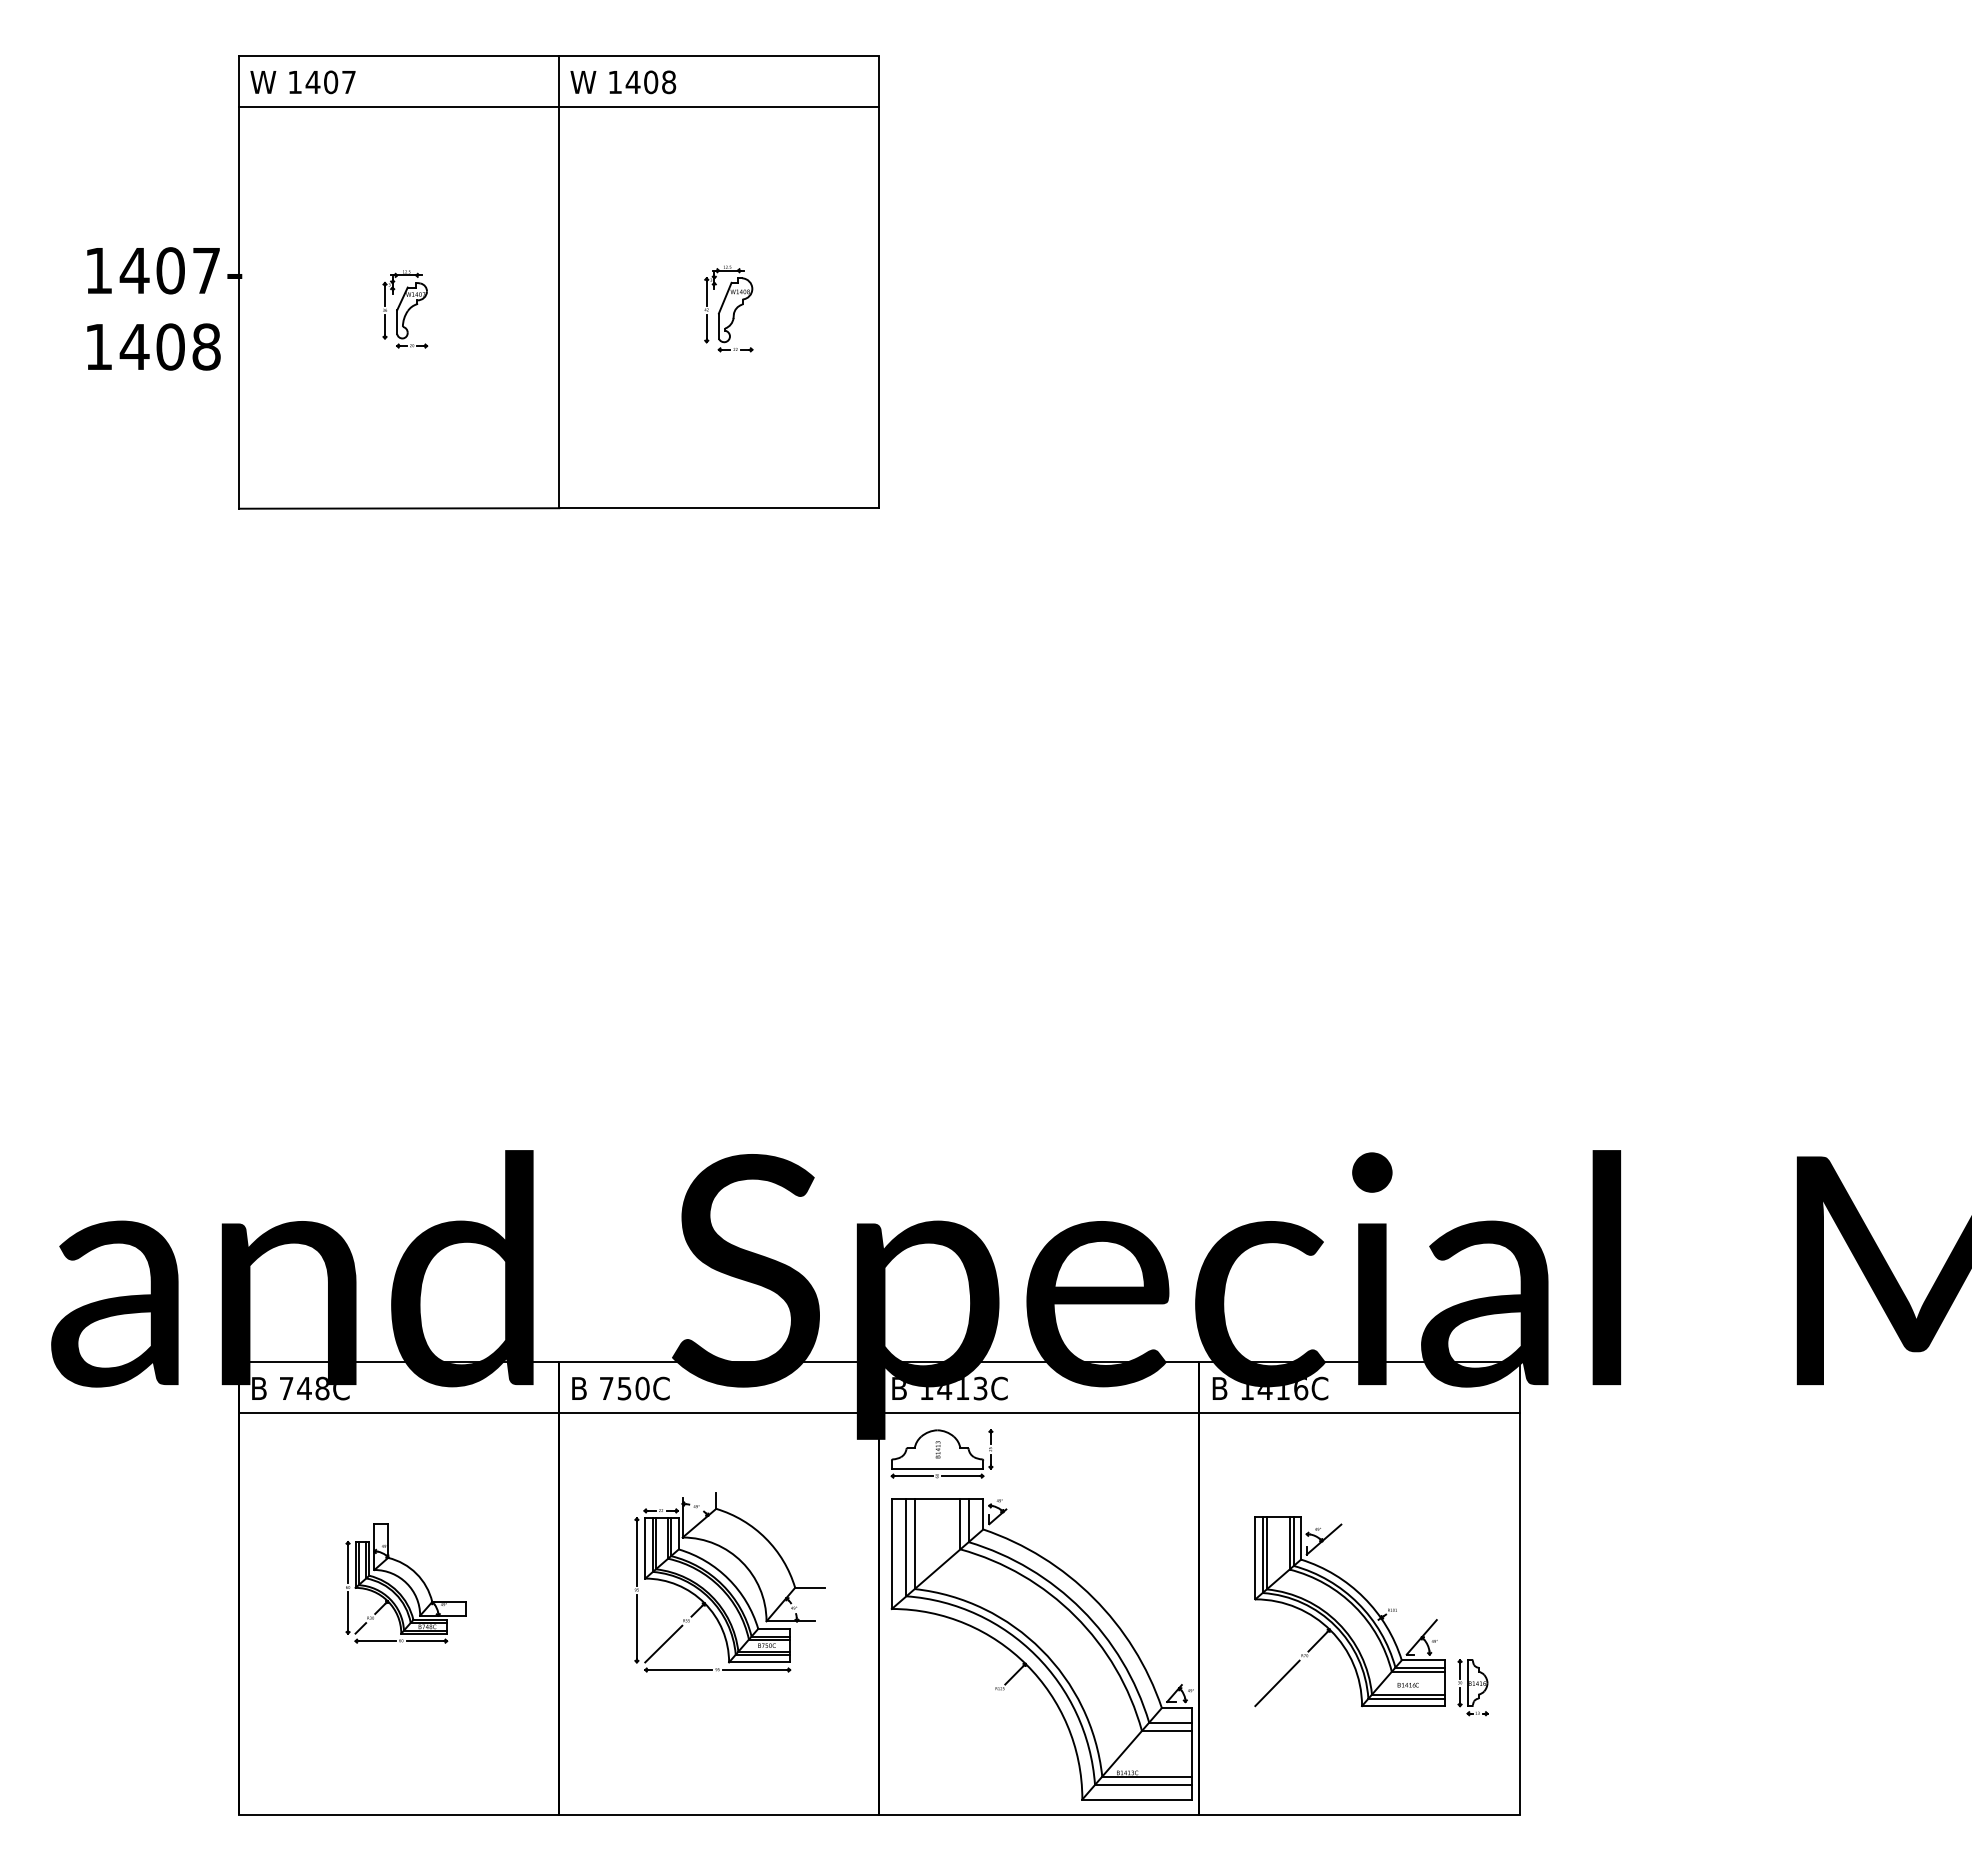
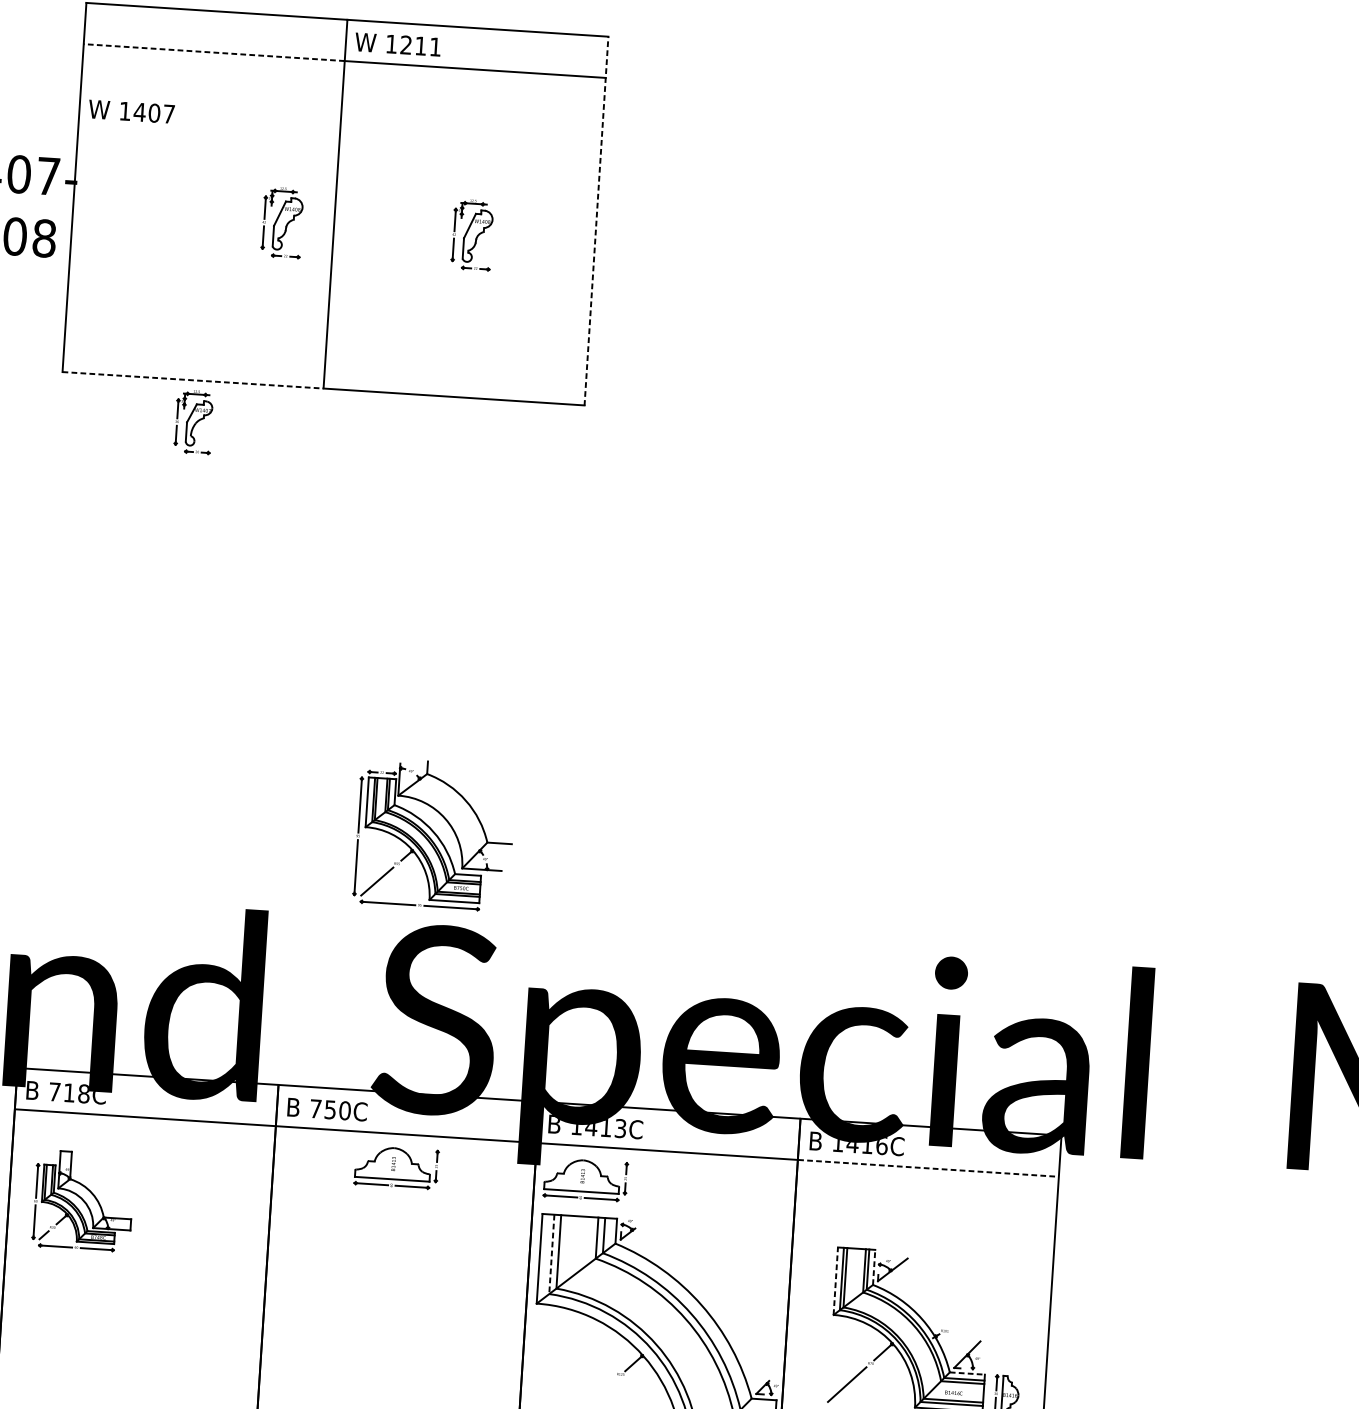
text: (302, 82) -> (131, 111), moved
text: (650, 82) -> (420, 46), 1408 -> 1211
line: (398, 106) -> (213, 52), solid -> dashed
line: (879, 281) -> (596, 220), solid -> dashed
part: (495, 308) -> (282, 222), added
part: (405, 309) -> (193, 422), moved
line: (399, 508) -> (193, 380), solid -> dashed
text: (304, 1388) -> (69, 1092), 748C -> 718C
line: (1359, 1412) -> (928, 1168), solid -> dashed
part: (709, 1453) -> (396, 1167), added
line: (1301, 1538) -> (874, 1267), solid -> dashed
line: (906, 1547) -> (551, 1254), solid -> dashed
line: (1255, 1557) -> (835, 1280), solid -> dashed
part: (729, 1582) -> (434, 834), moved
part: (405, 1583) -> (82, 1201), moved
line: (1423, 1660) -> (967, 1373), solid -> dashed

